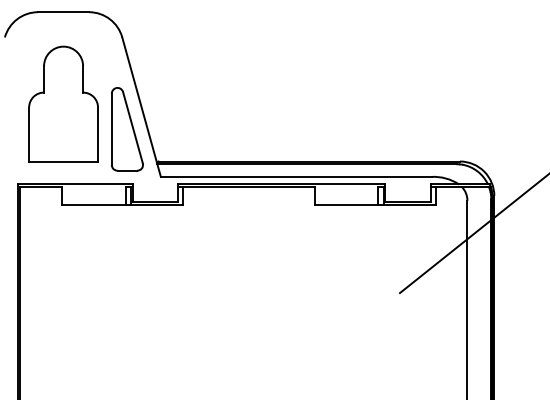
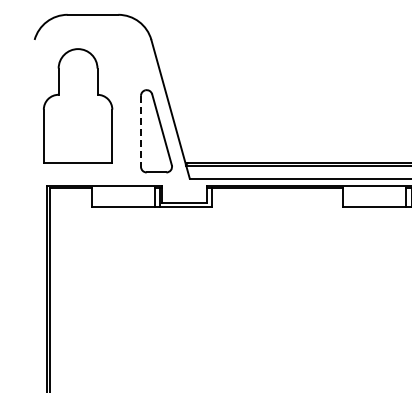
part: (63, 103) -> (78, 105), moved
line: (111, 129) -> (140, 131), solid -> dashed

